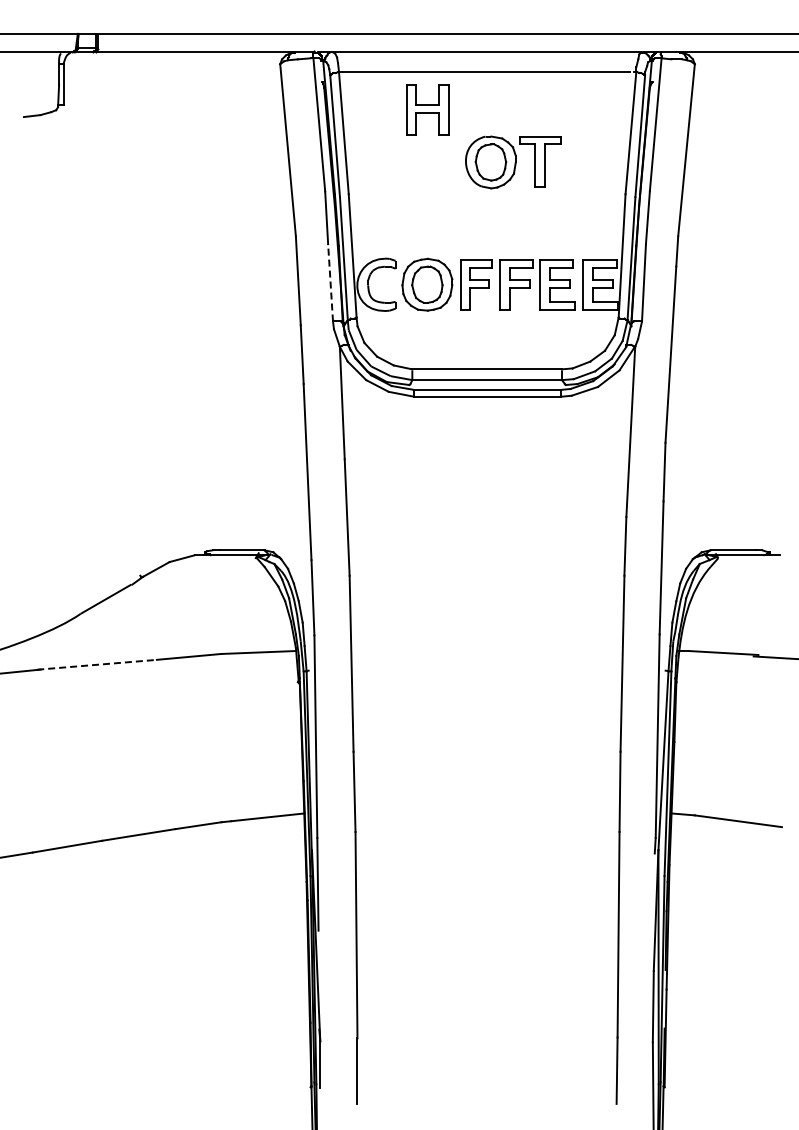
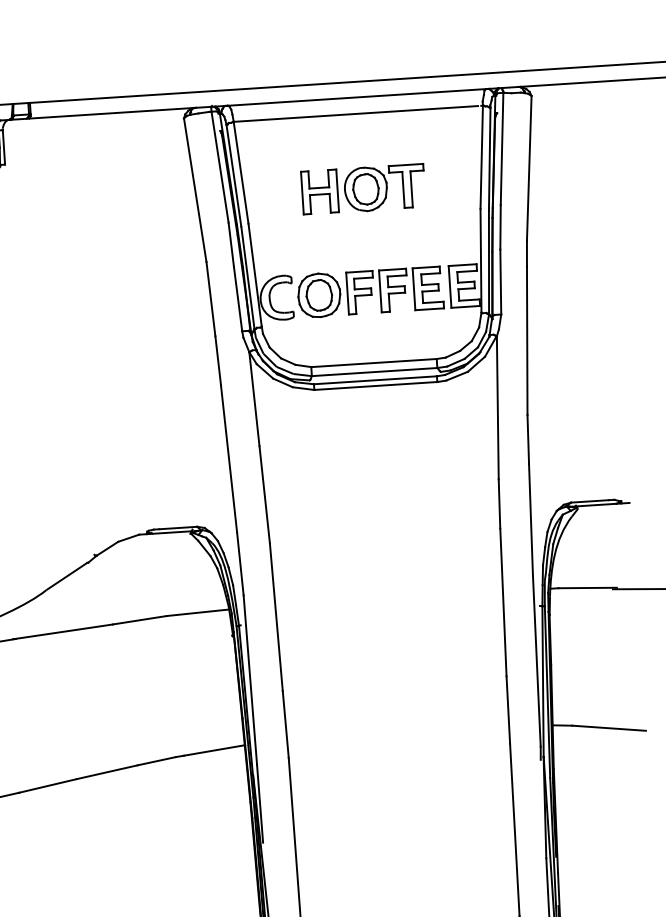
part: (427, 109) -> (319, 191), moved
line: (330, 282) -> (237, 298), dashed -> solid
line: (97, 664) -> (63, 631), dashed -> solid

